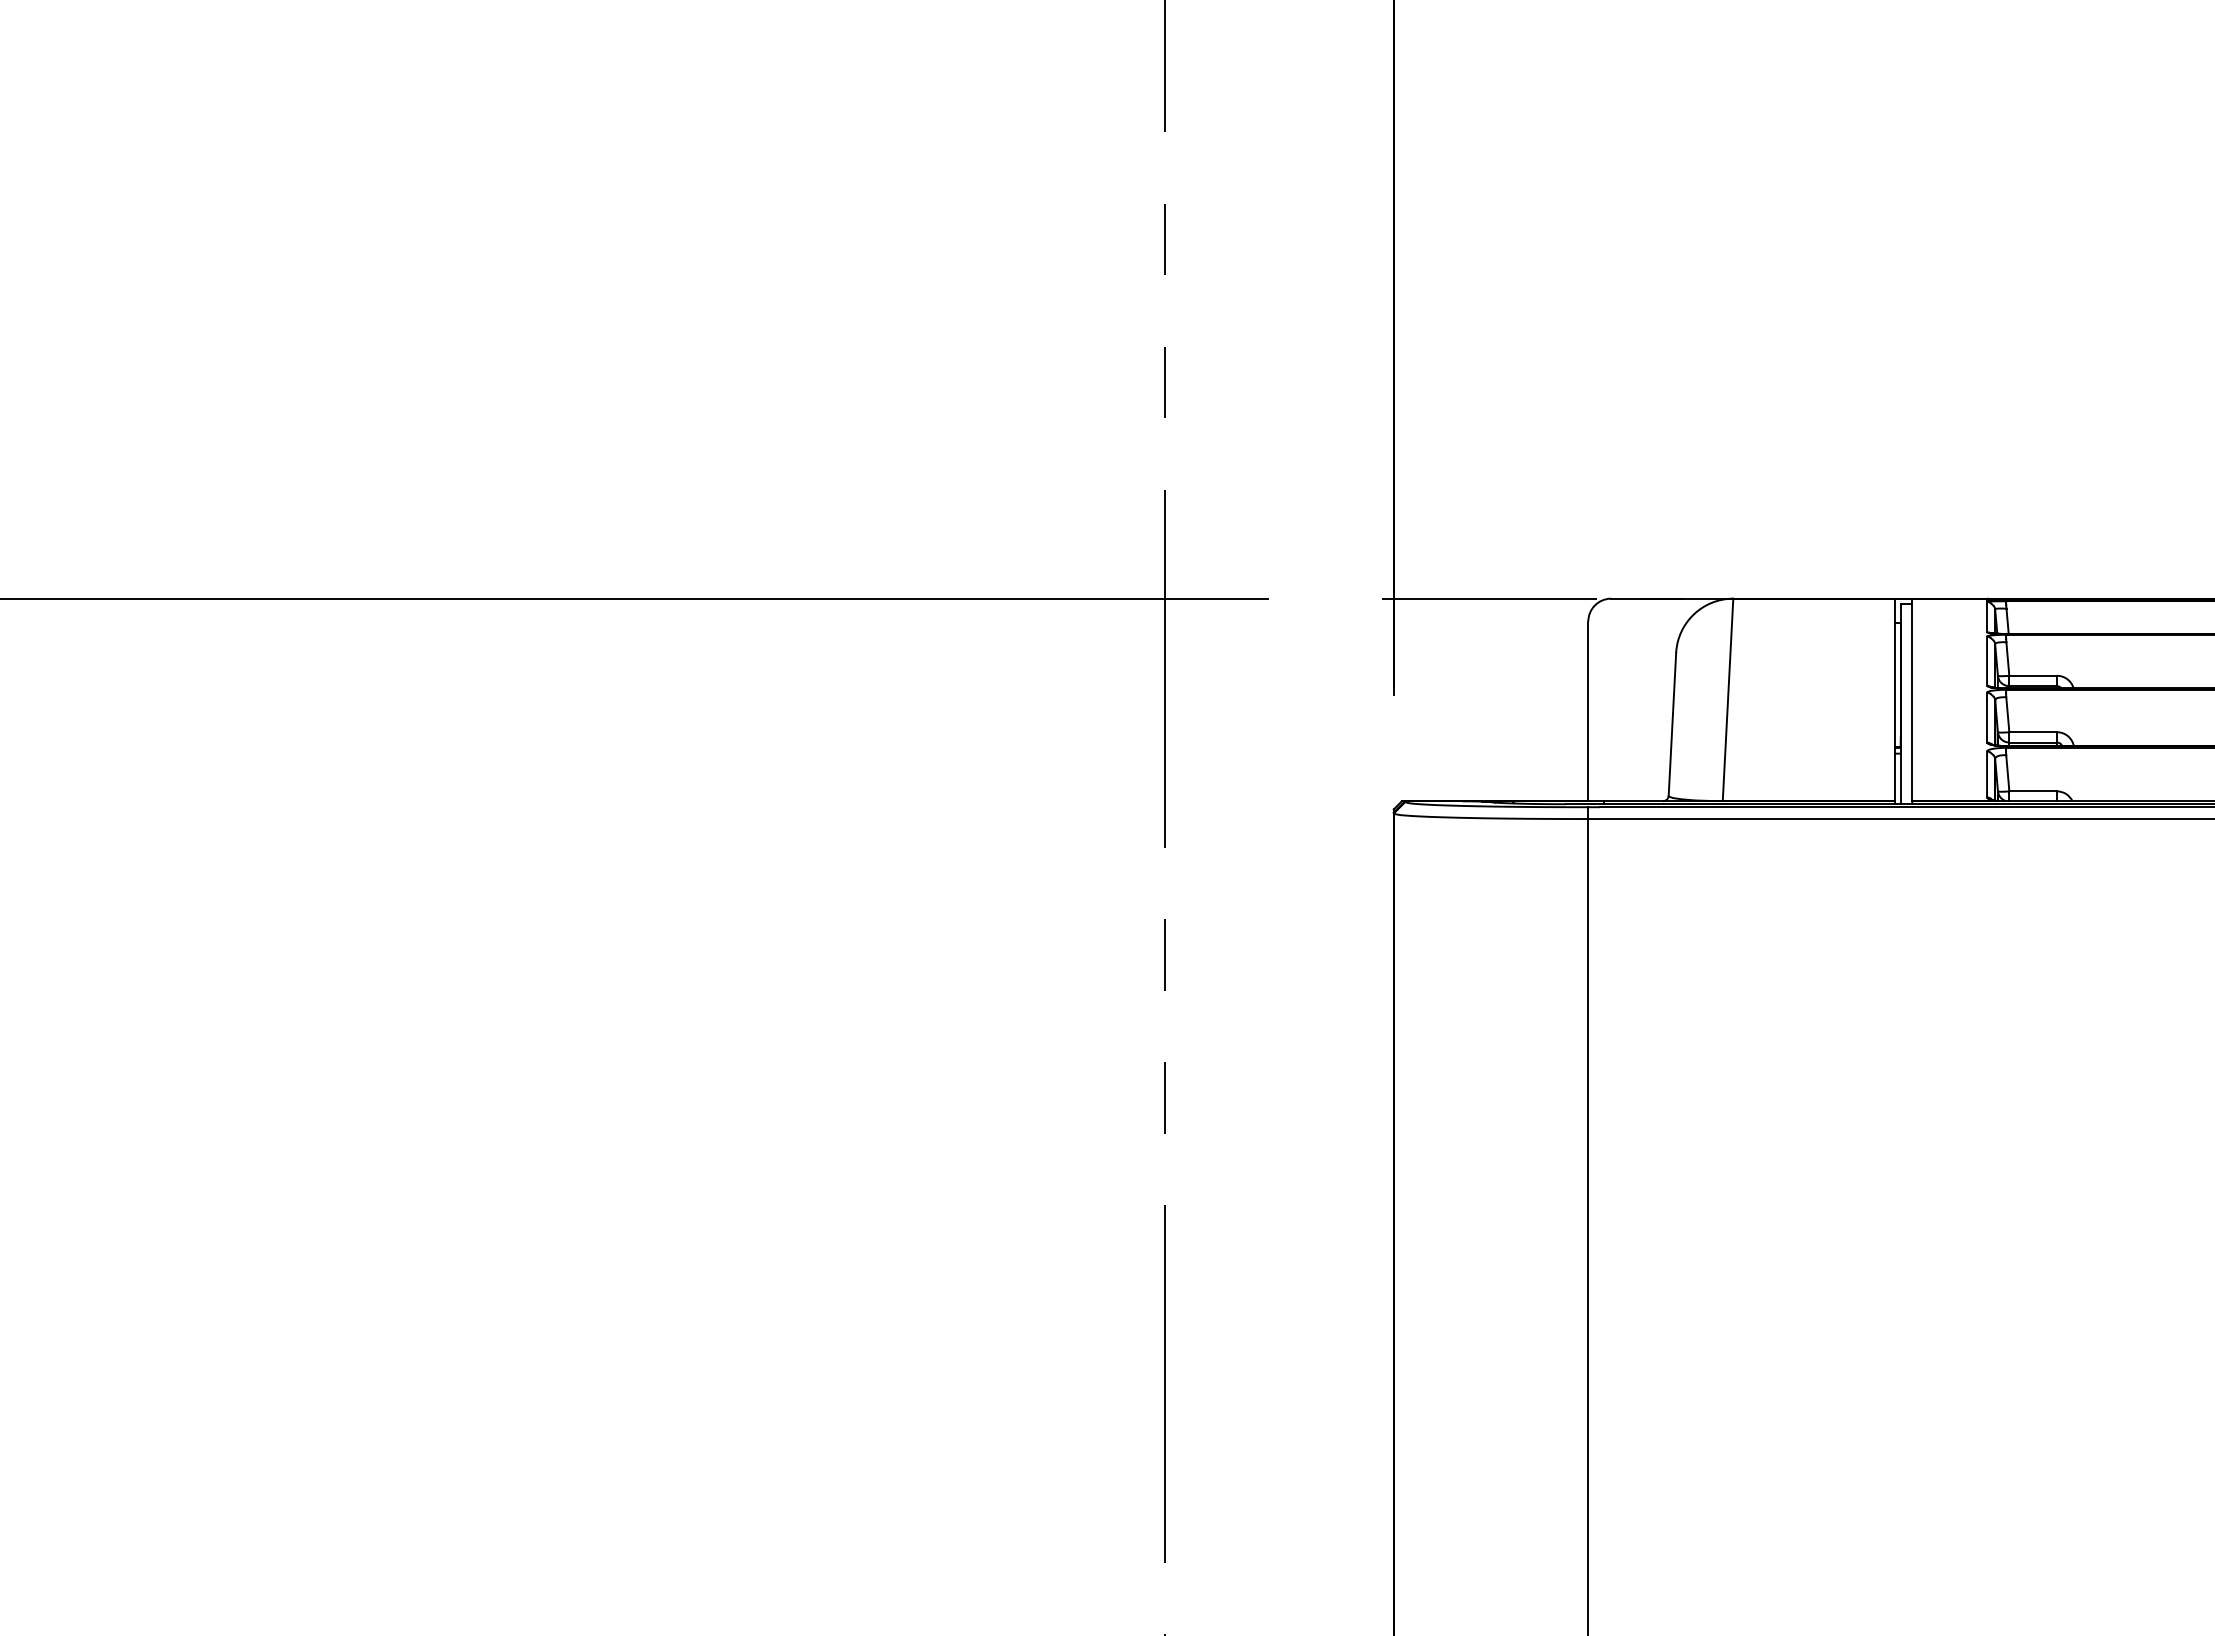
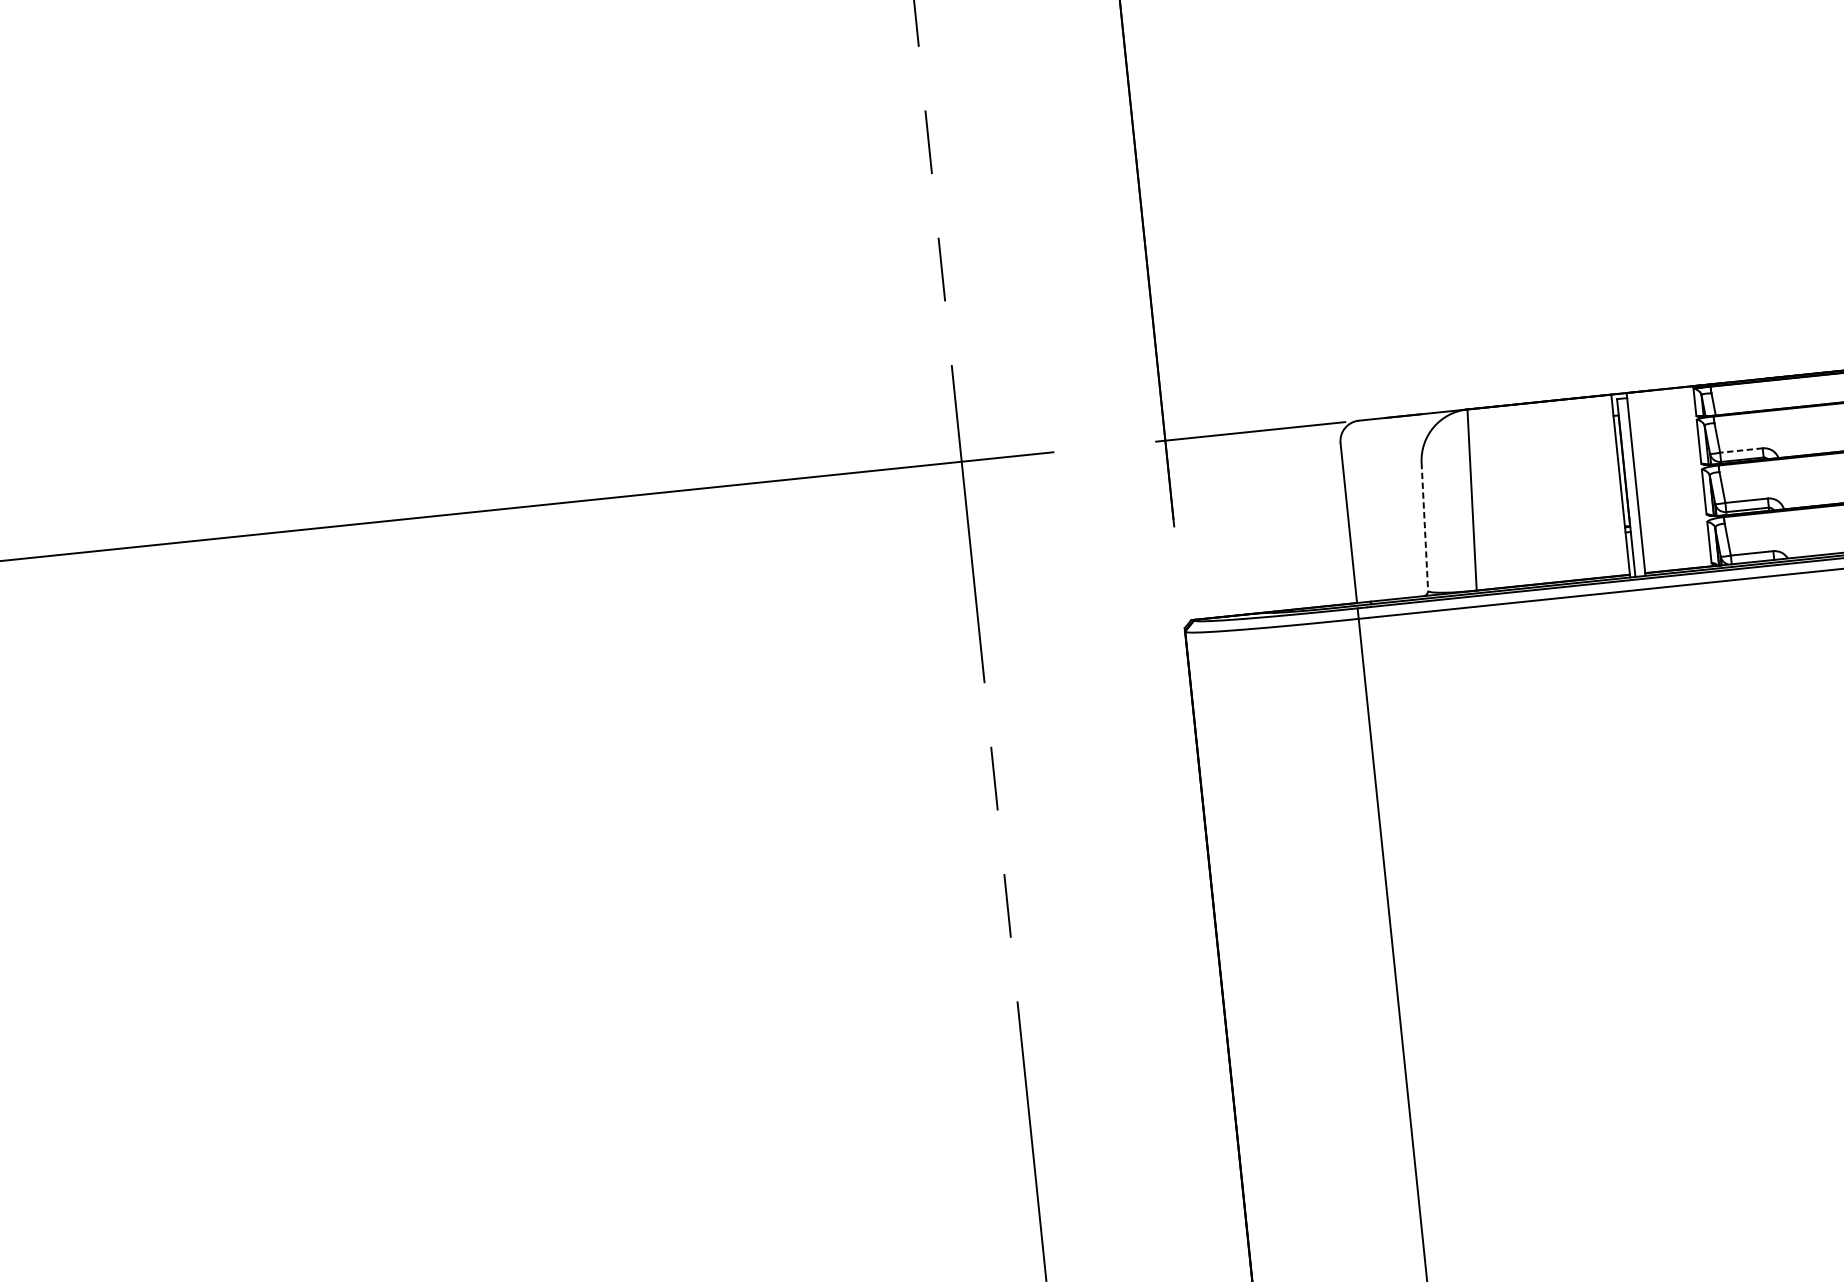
line: (2033, 675) -> (1741, 450), solid -> dashed
line: (1672, 724) -> (1424, 527), solid -> dashed

